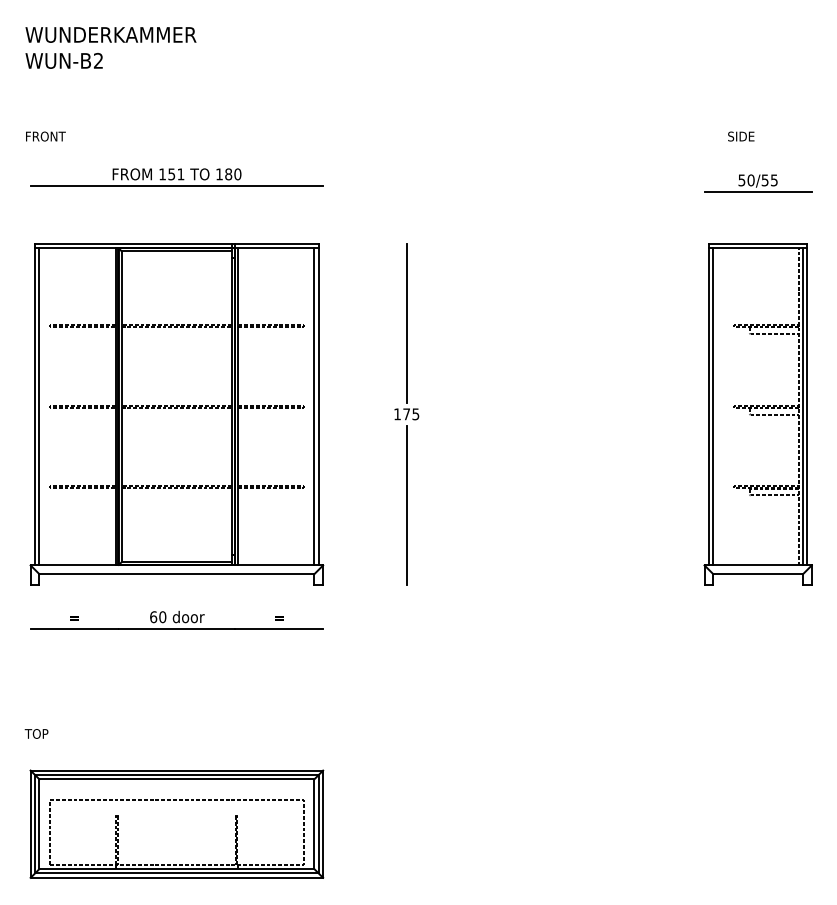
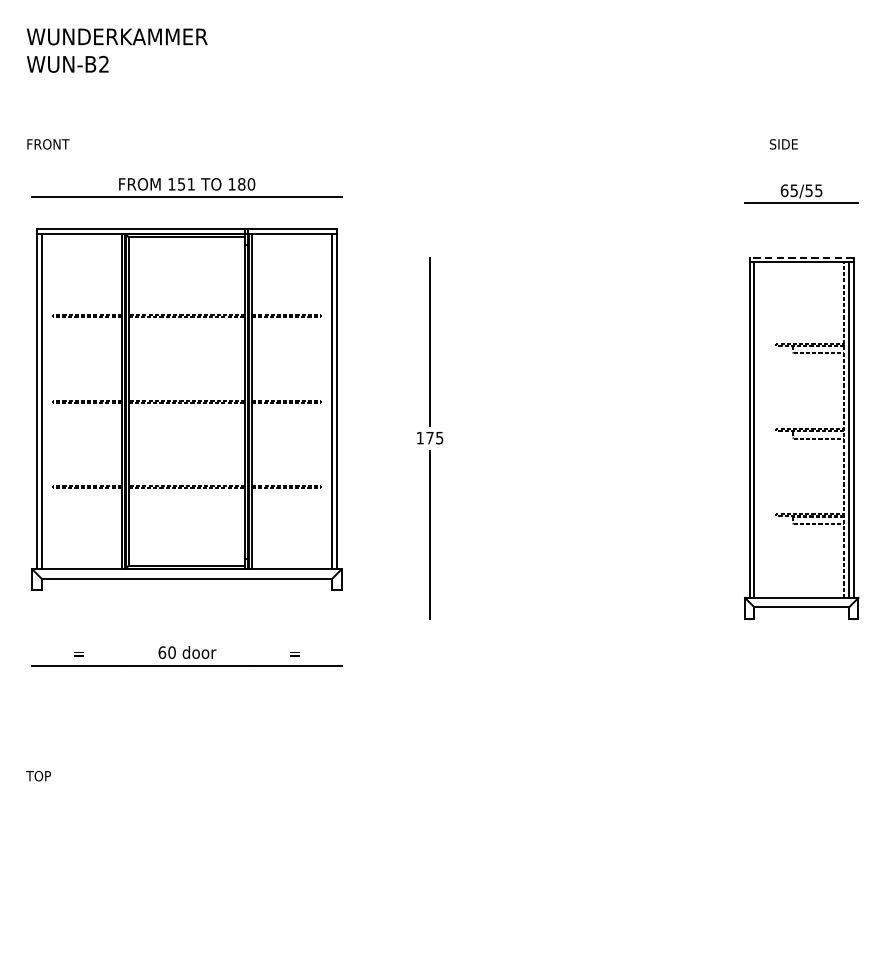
text: (746, 180) -> (789, 190), 50/55 -> 65/55
line: (757, 243) -> (801, 257), solid -> dashed
part: (176, 414) -> (186, 409), moved
part: (176, 823) -> (186, 870), removed

